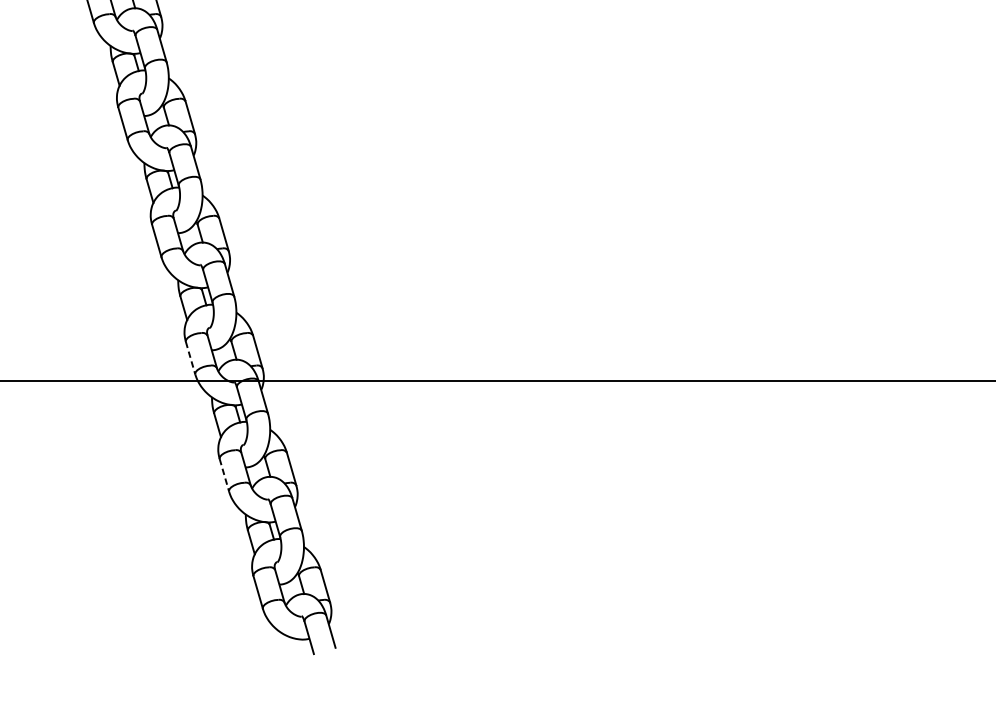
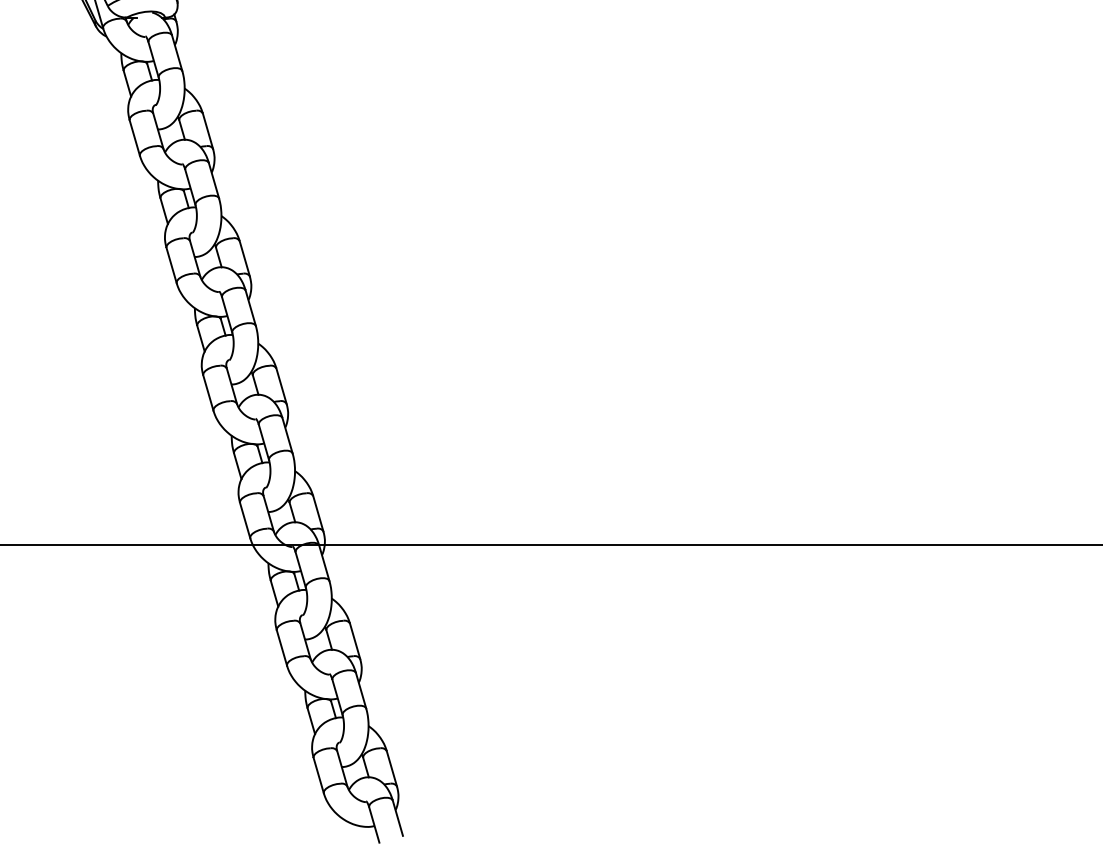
line: (190, 358) -> (245, 520), dashed -> solid
line: (224, 475) -> (282, 648), dashed -> solid

